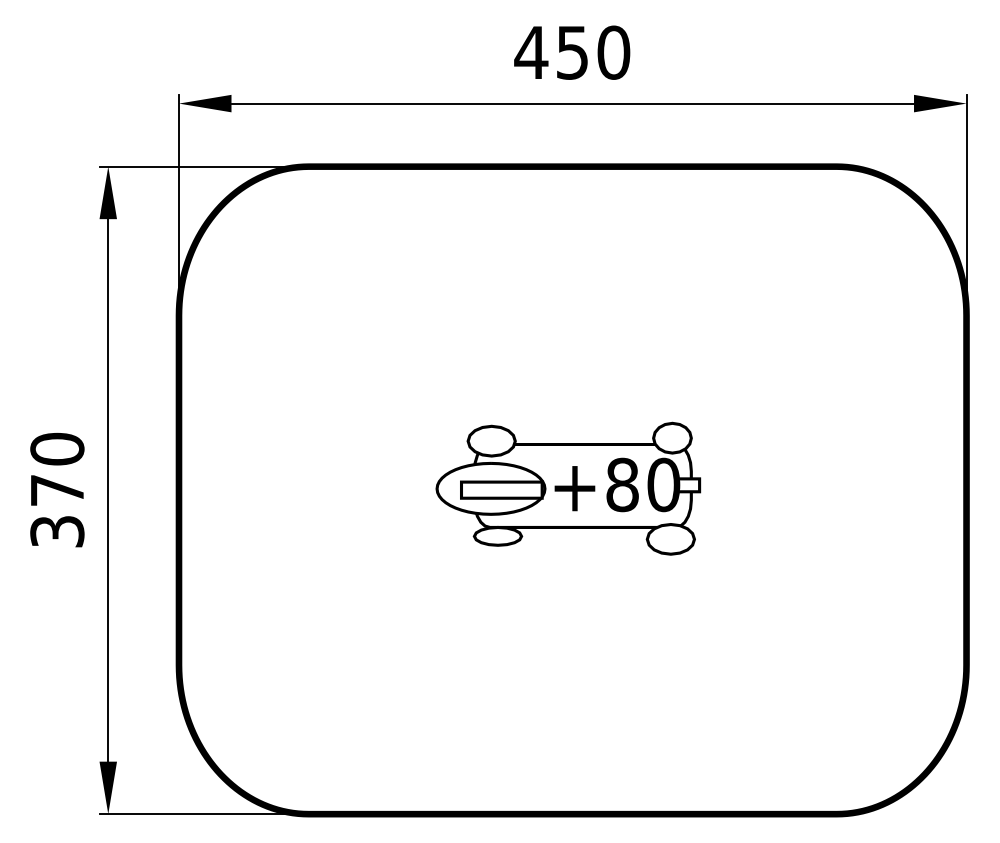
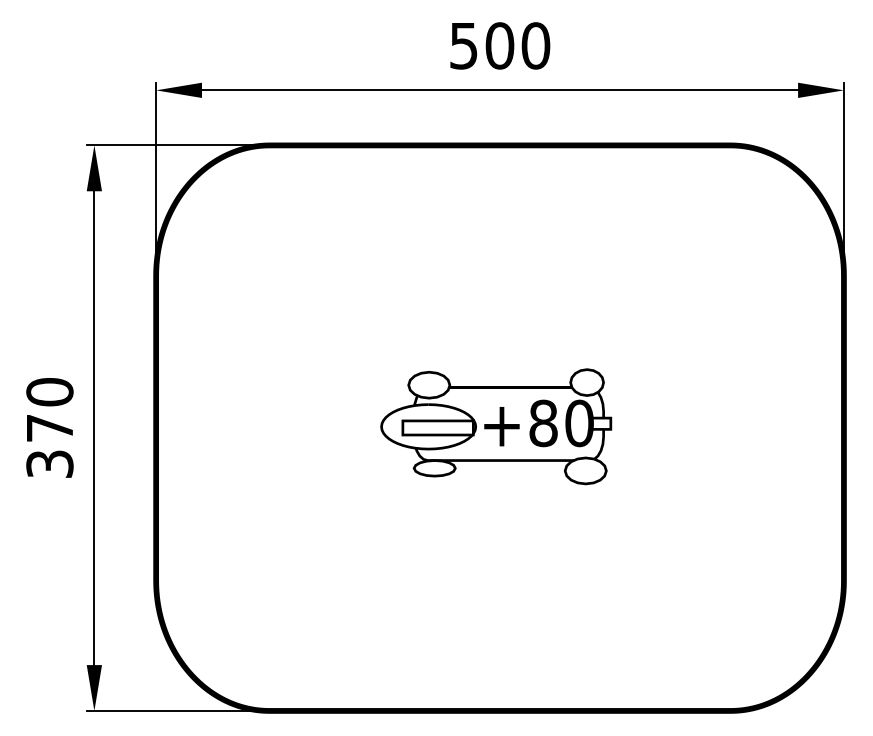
text: (551, 52) -> (481, 45), 450 -> 500

